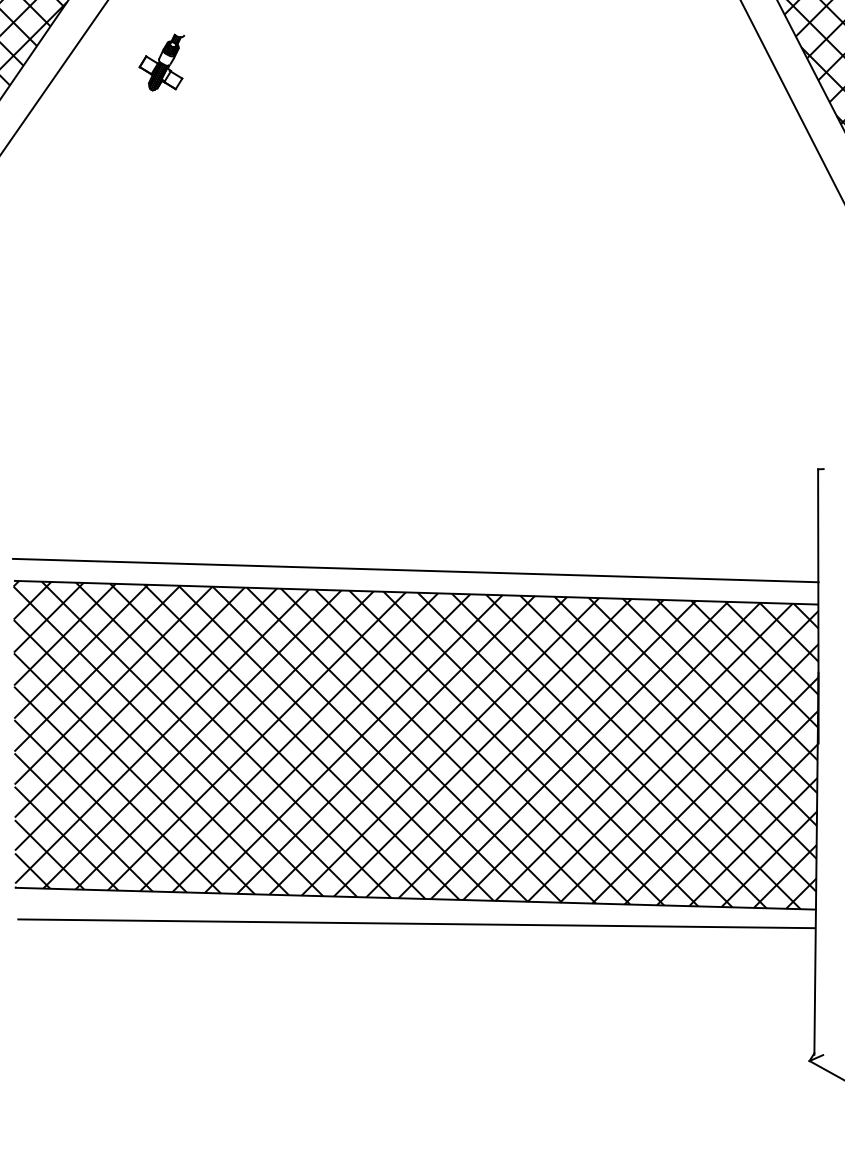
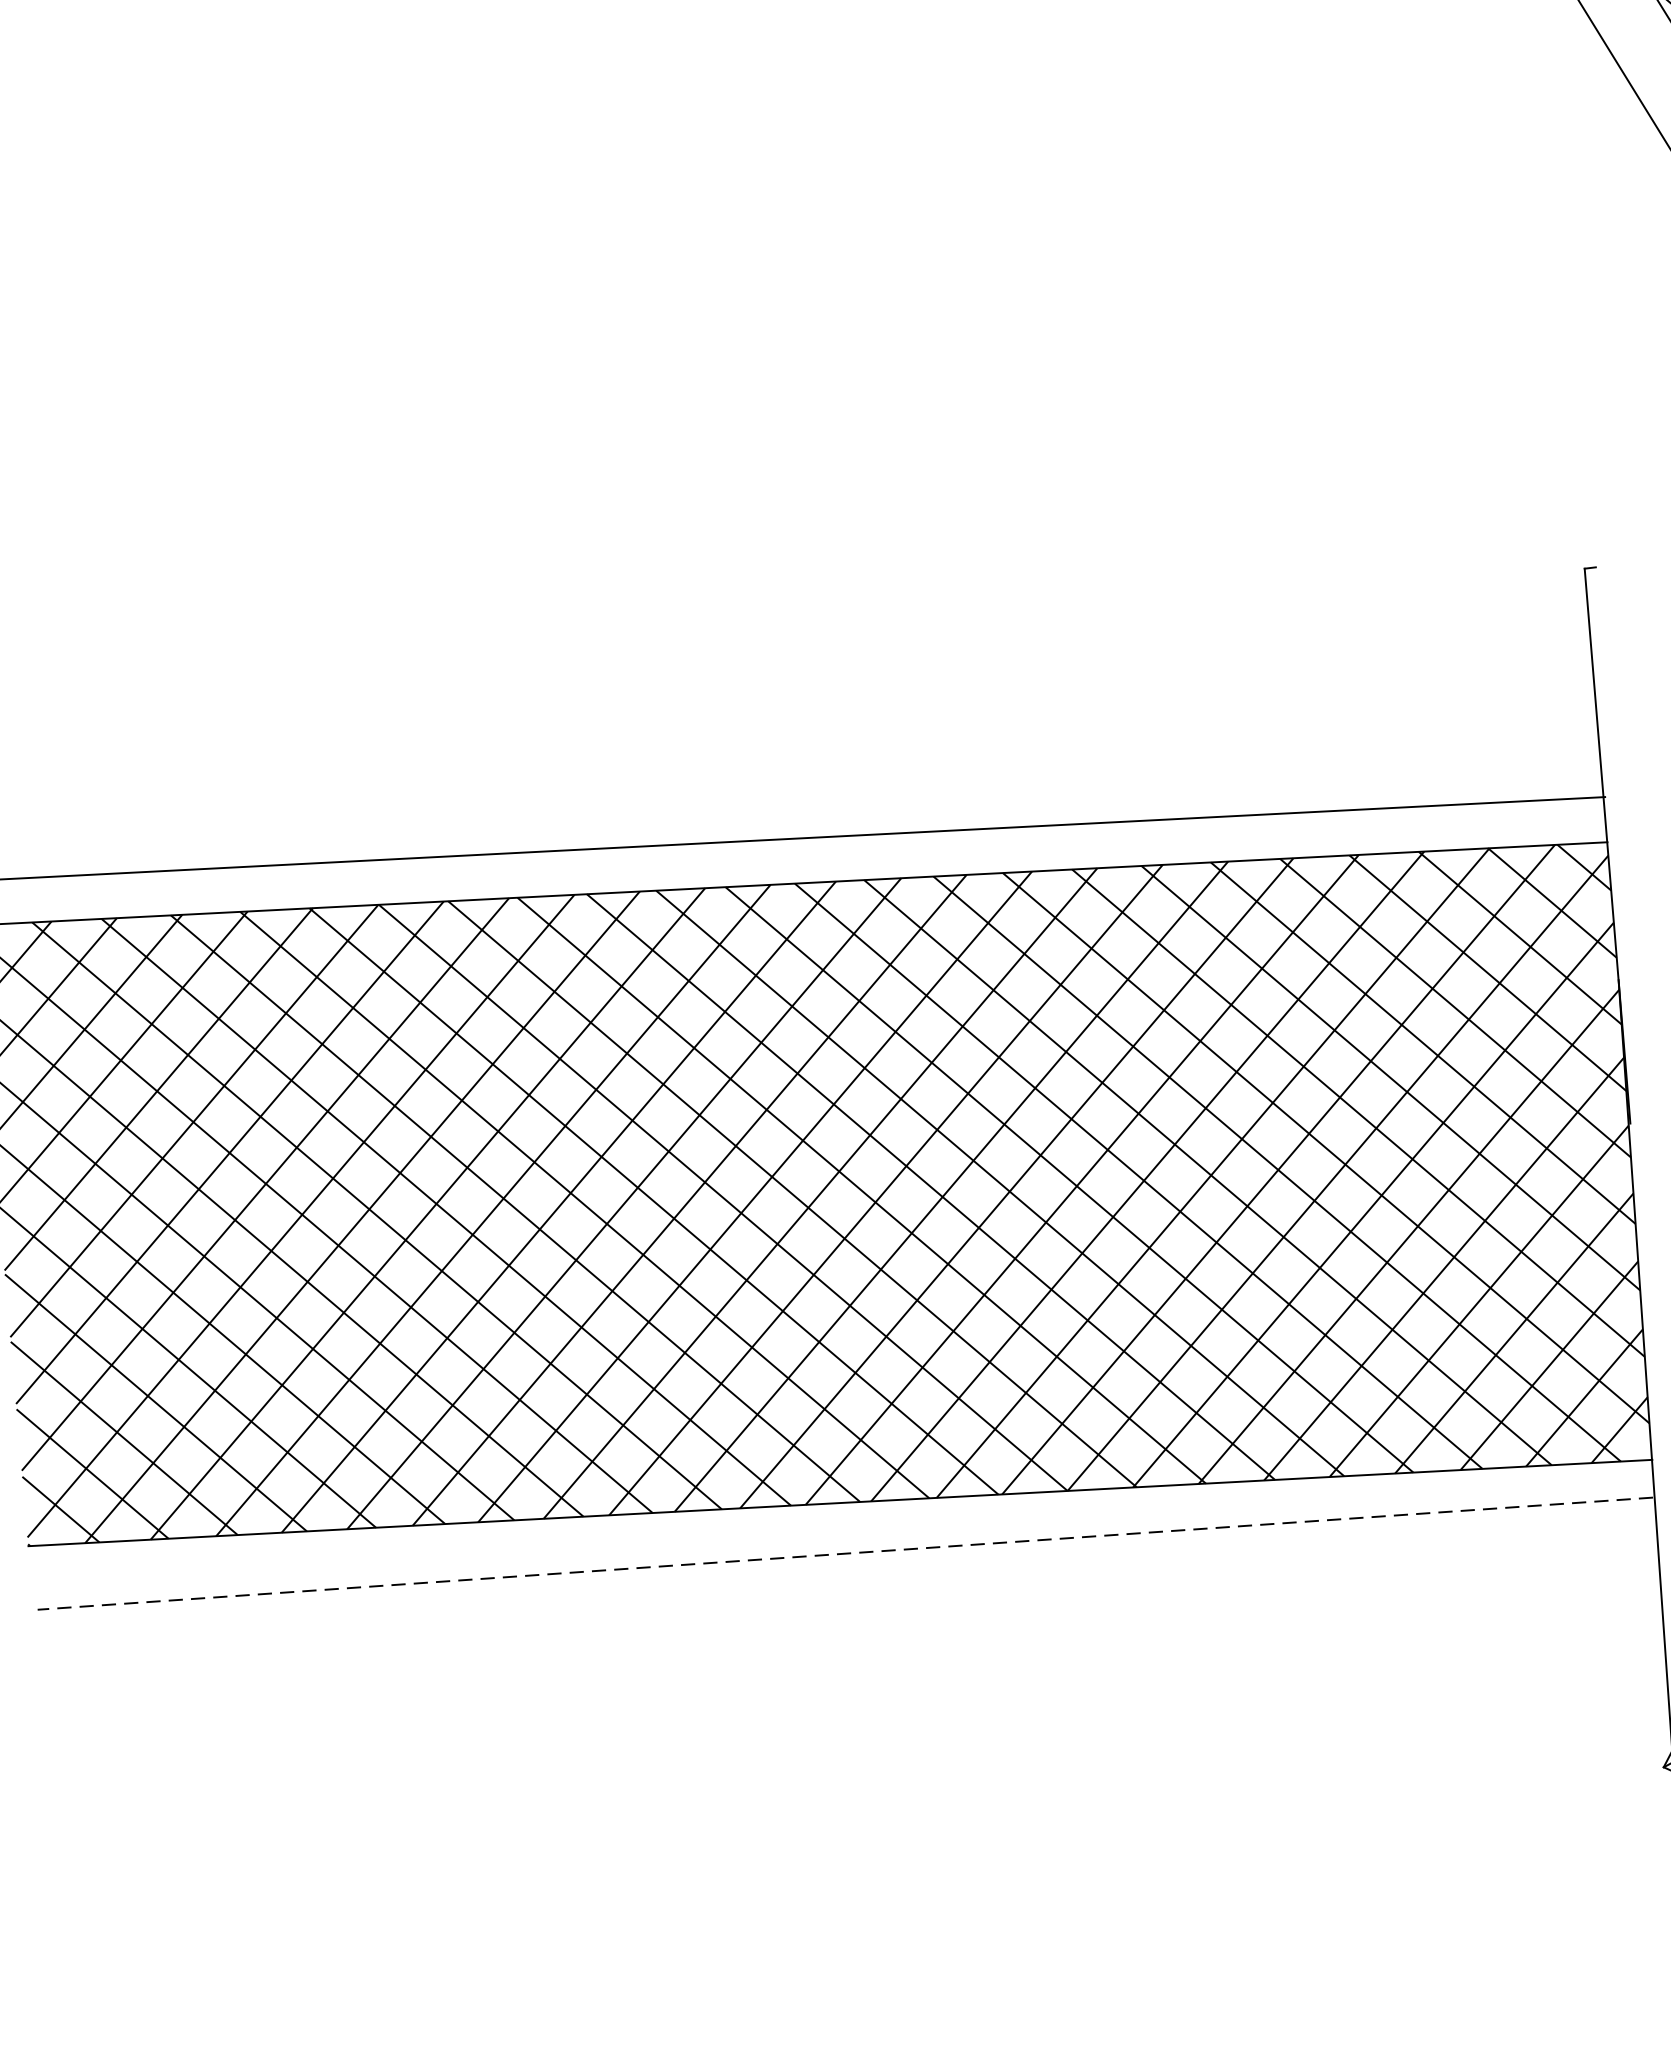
line: (416, 923) -> (846, 1553), solid -> dashed

